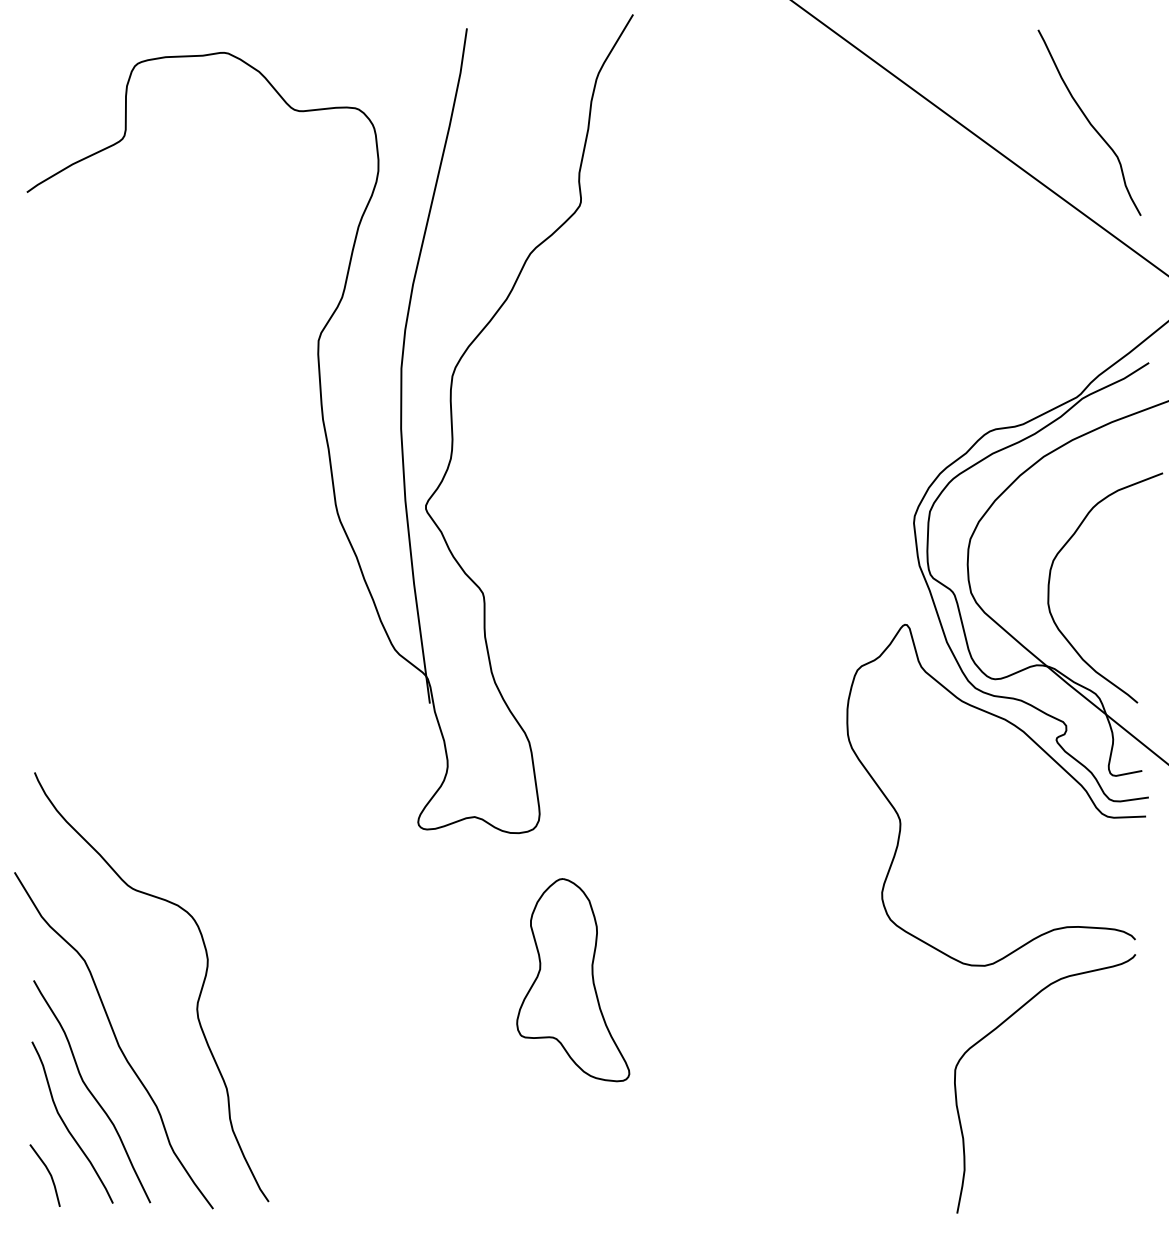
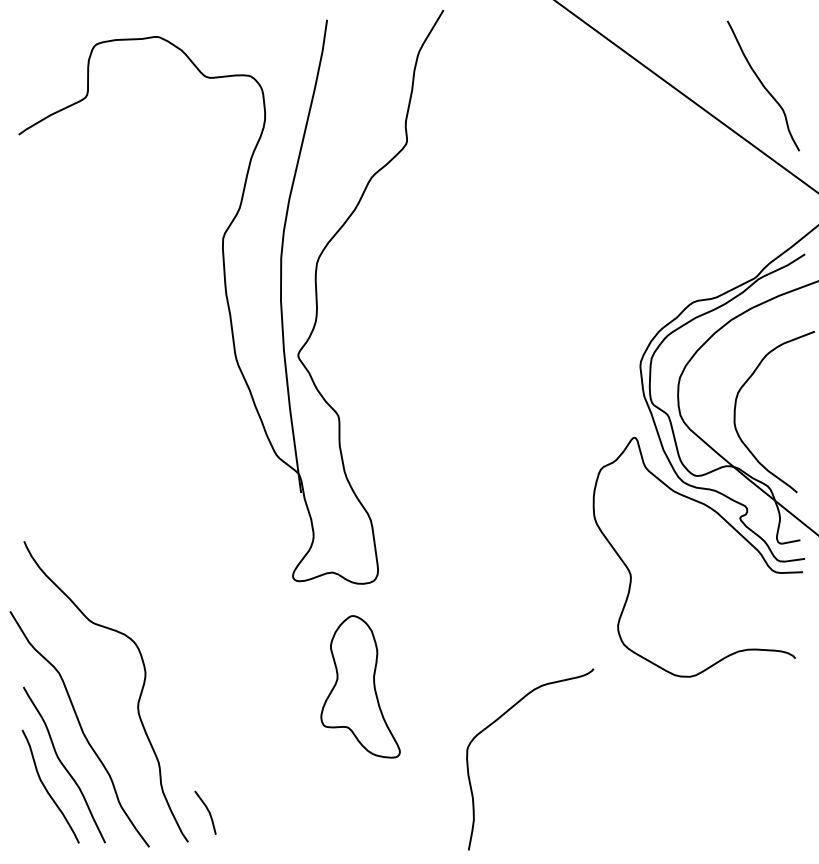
part: (573, 979) -> (360, 686), moved
curve: (1002, 1025) -> (500, 718), moved
line: (47, 1173) -> (207, 811), moved

